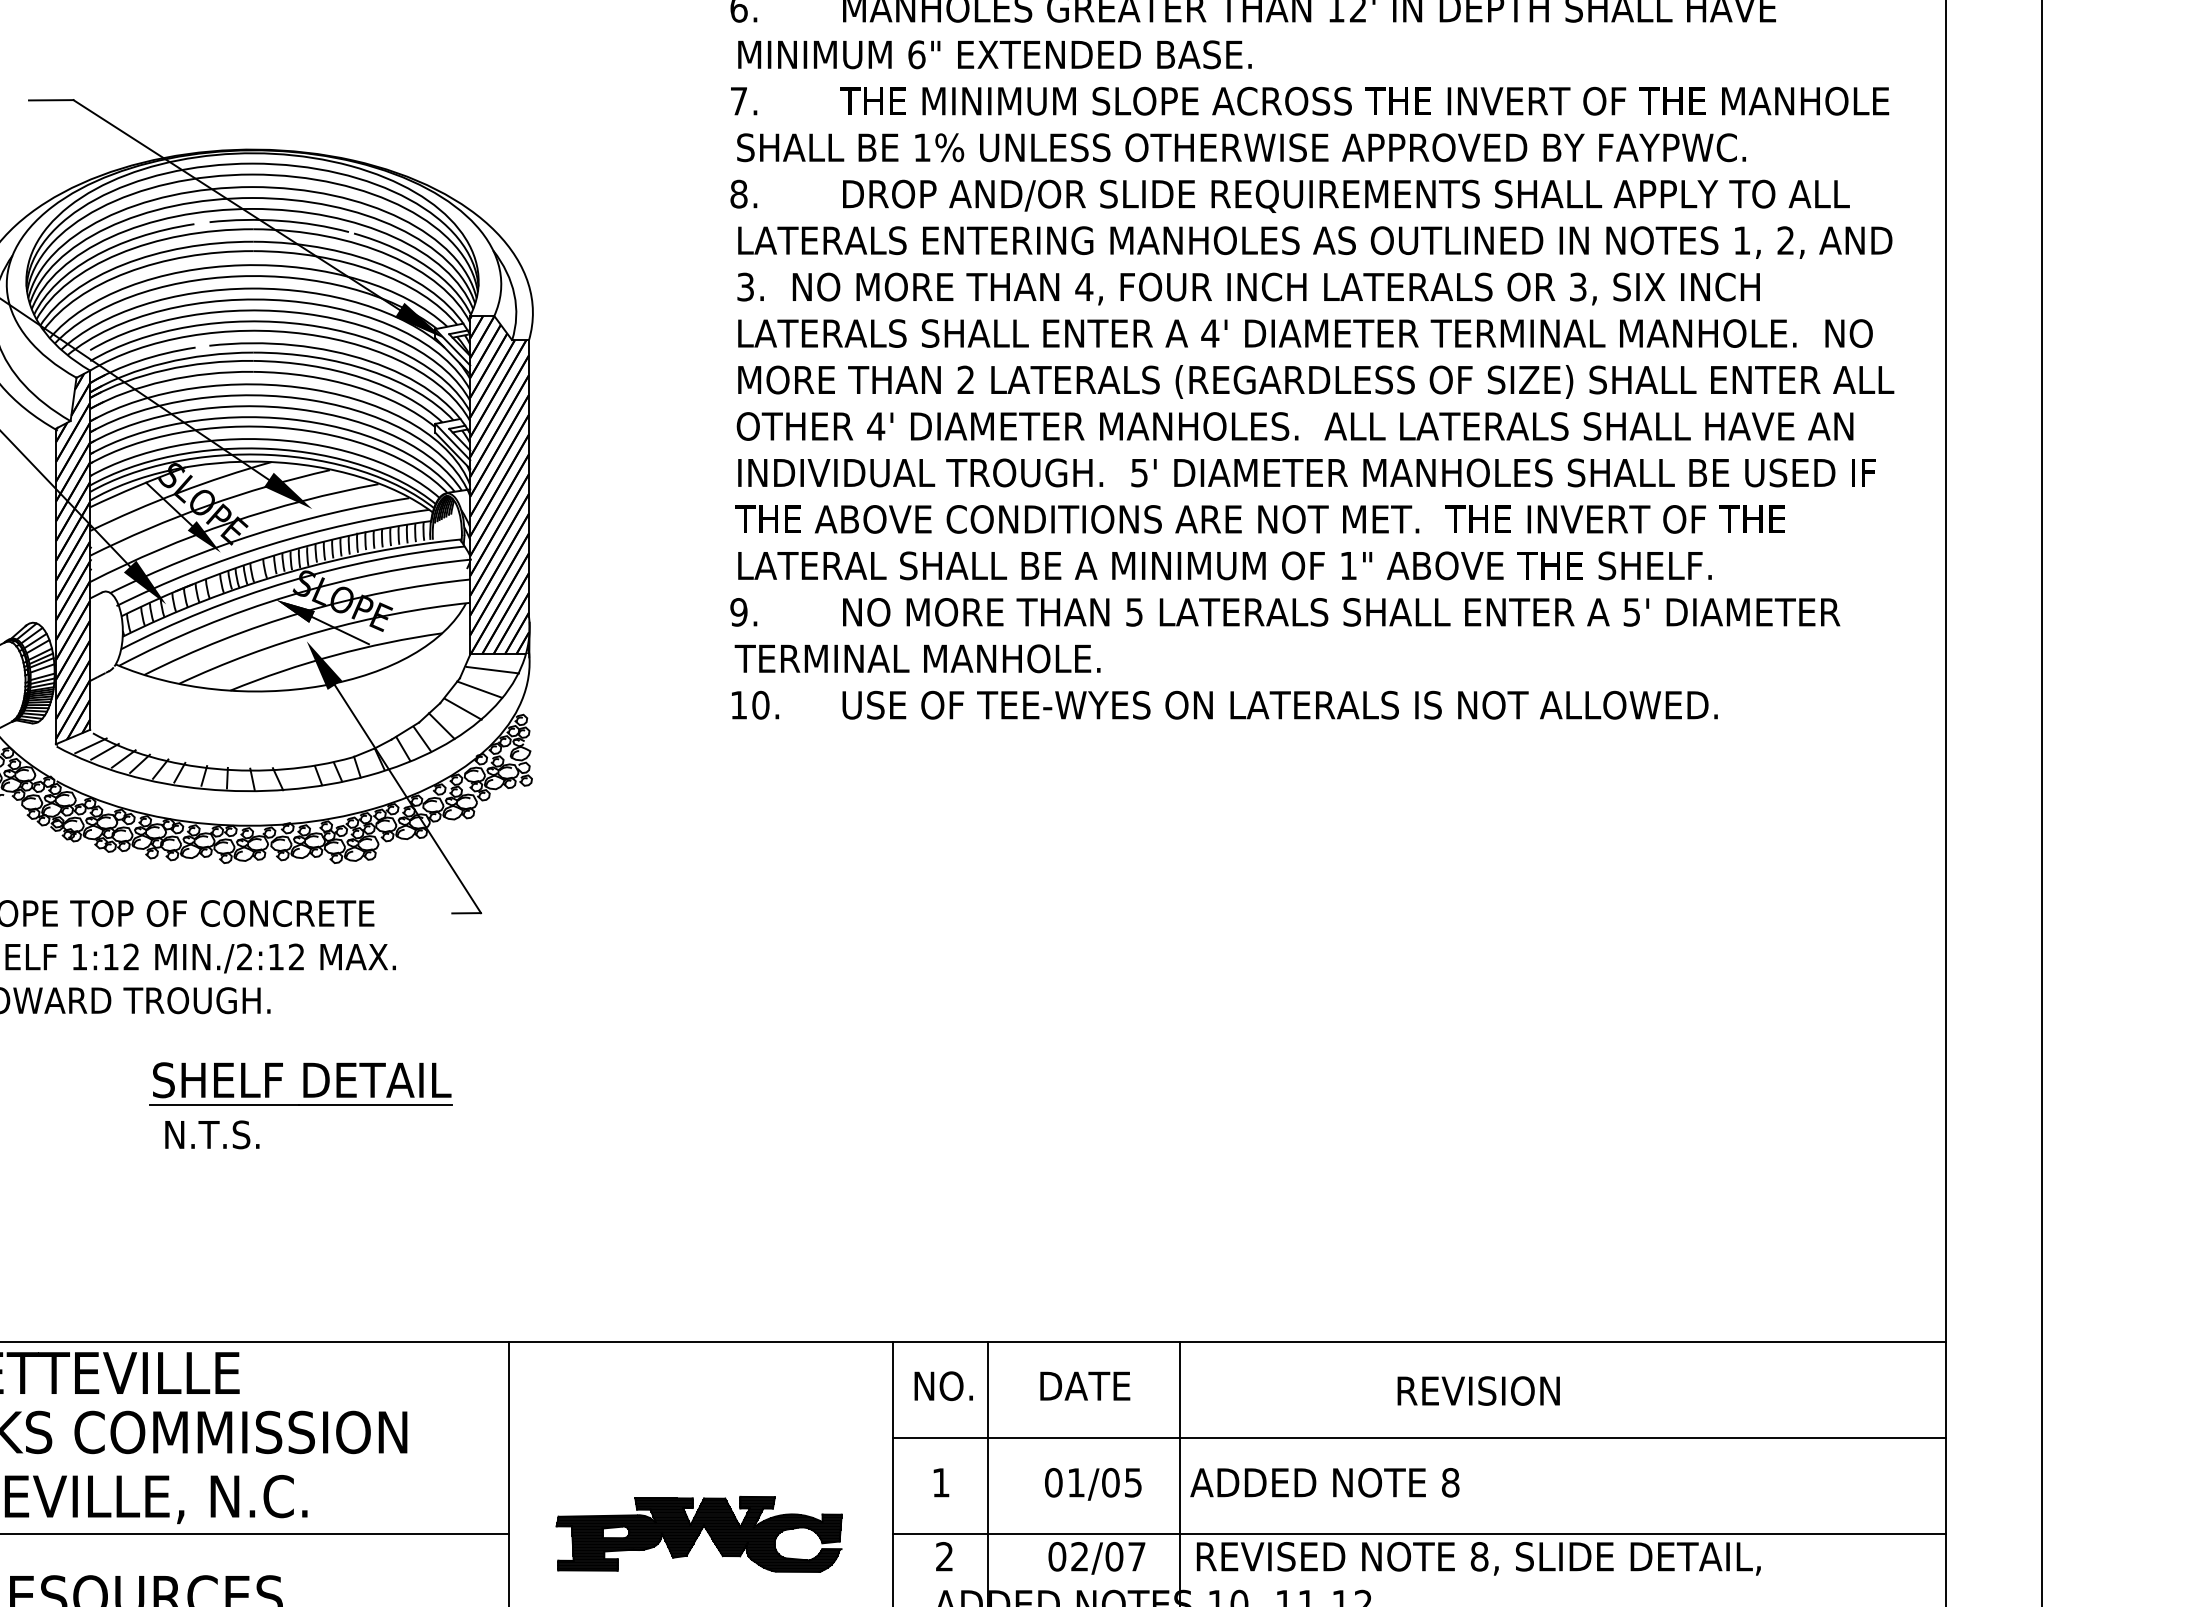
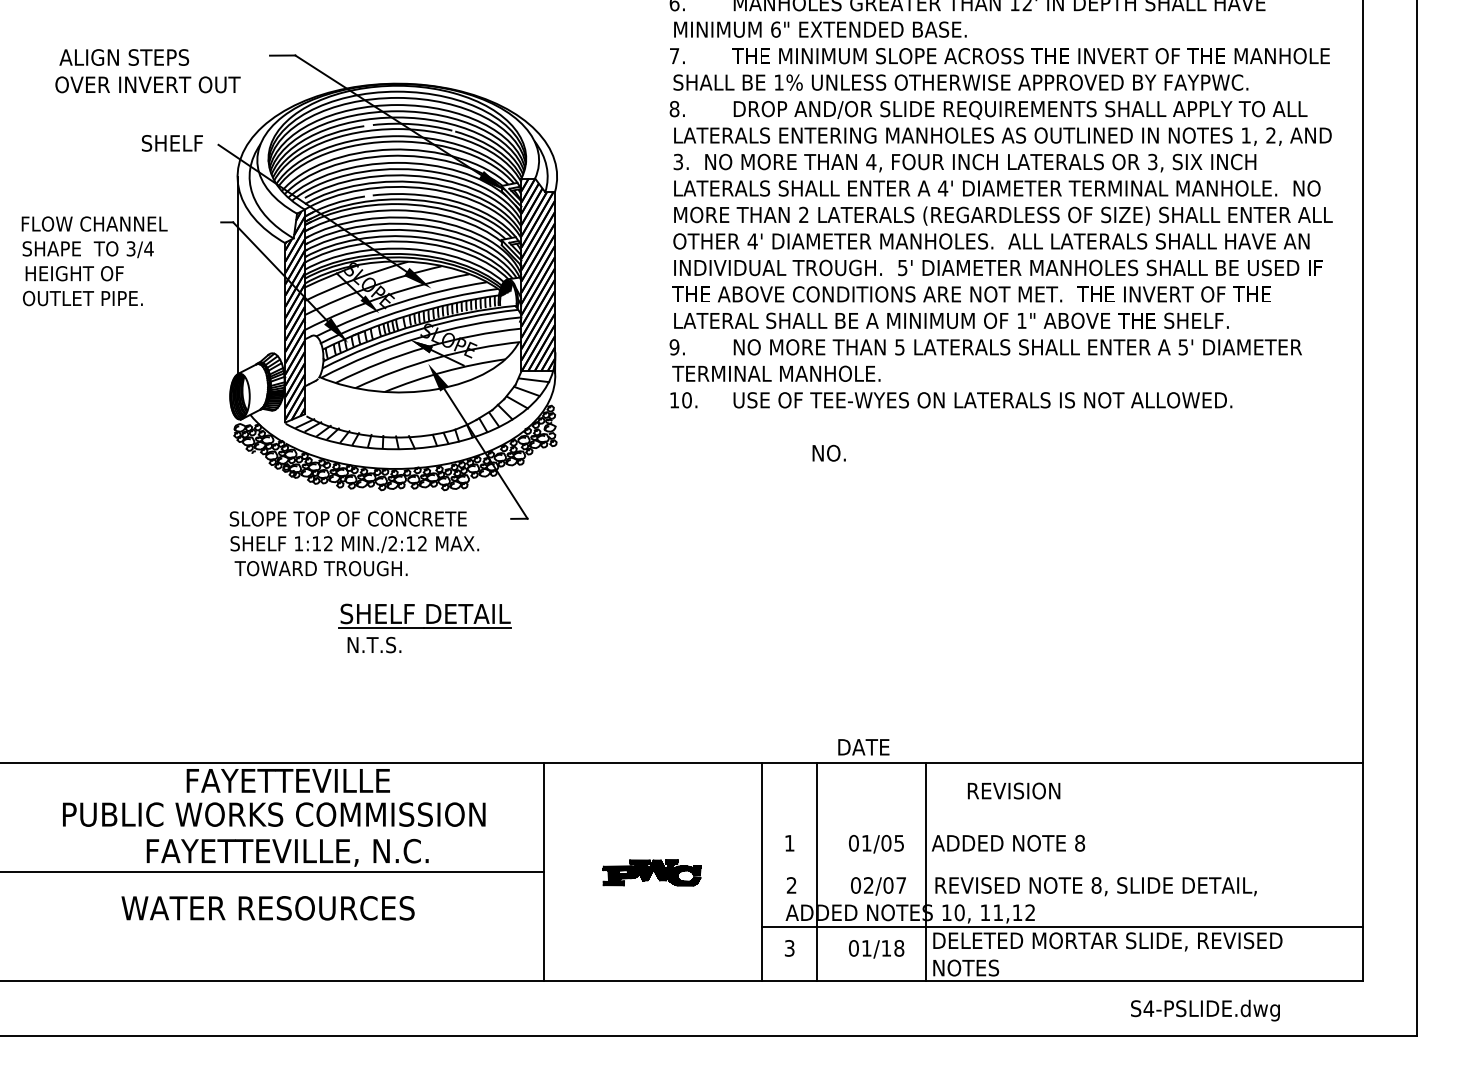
text: (942, 1384) -> (828, 452), moved
text: (1084, 1386) -> (863, 747), moved
text: (1479, 1390) -> (1014, 790), moved
line: (1419, 1437) -> (1062, 817), removed
part: (698, 1533) -> (651, 872), size x0.6
line: (1419, 1533) -> (1062, 872), removed

